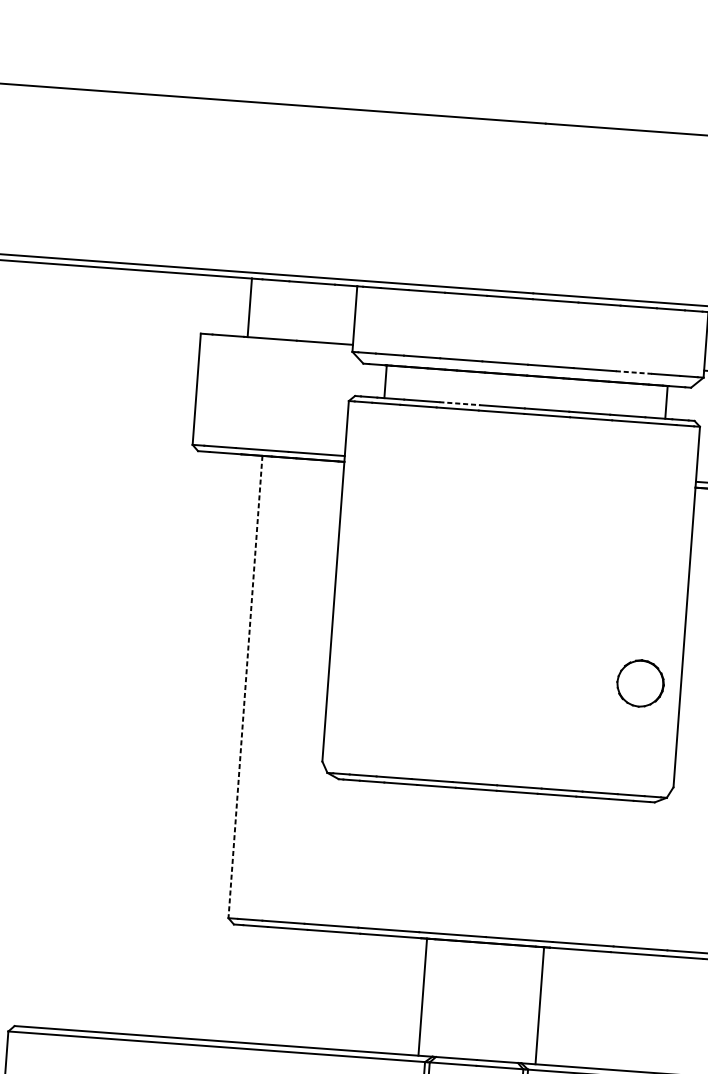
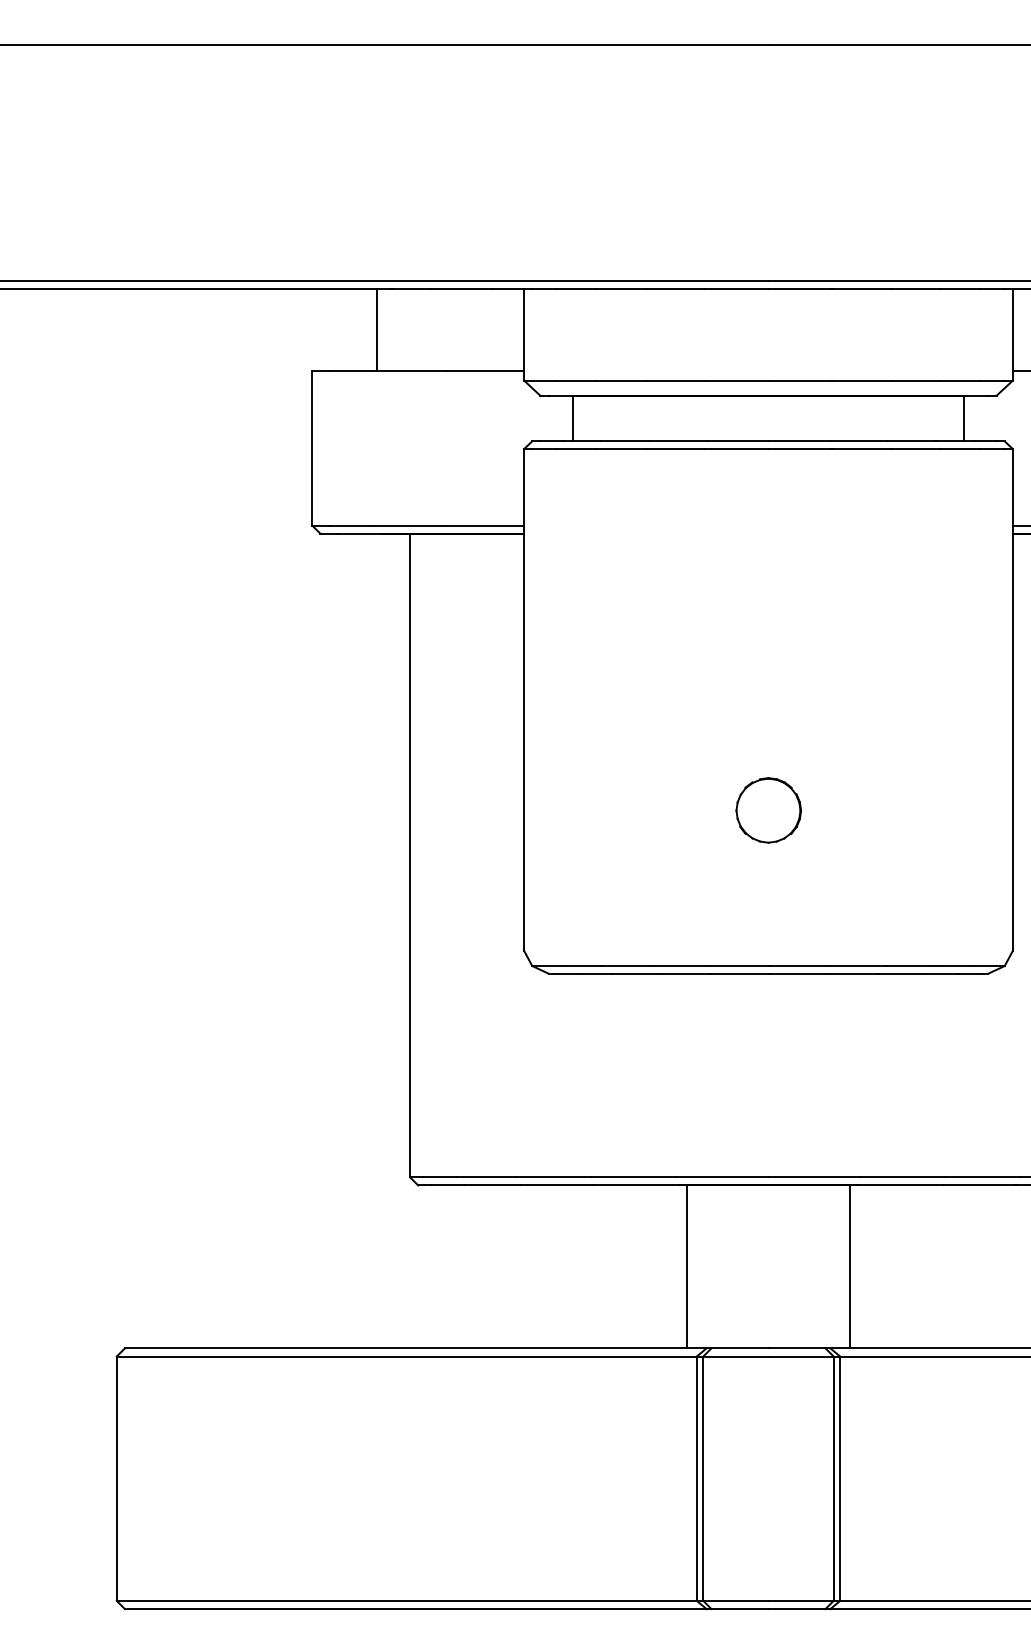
line: (634, 372) -> (916, 380), dashed -> solid
line: (460, 403) -> (678, 441), dashed -> solid
part: (640, 683) -> (768, 810), moved
line: (245, 687) -> (410, 855), dashed -> solid

